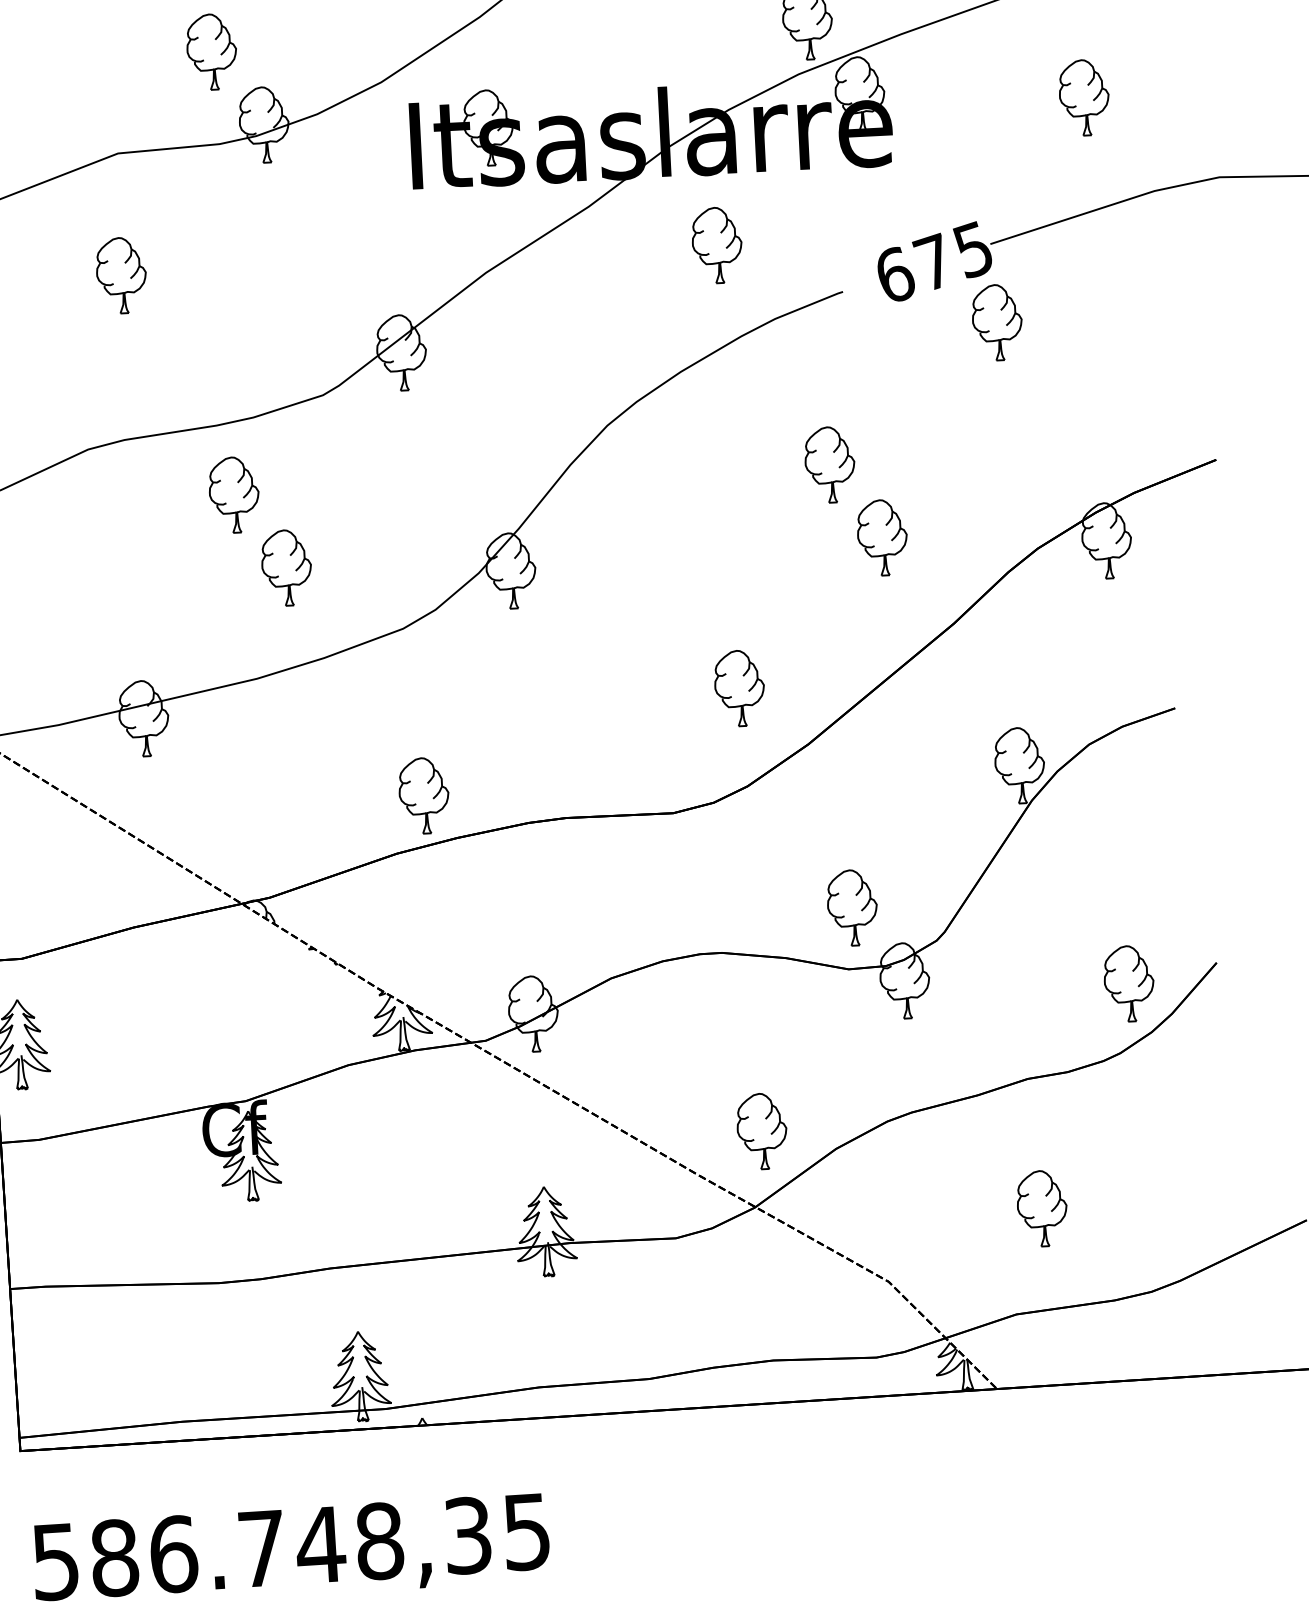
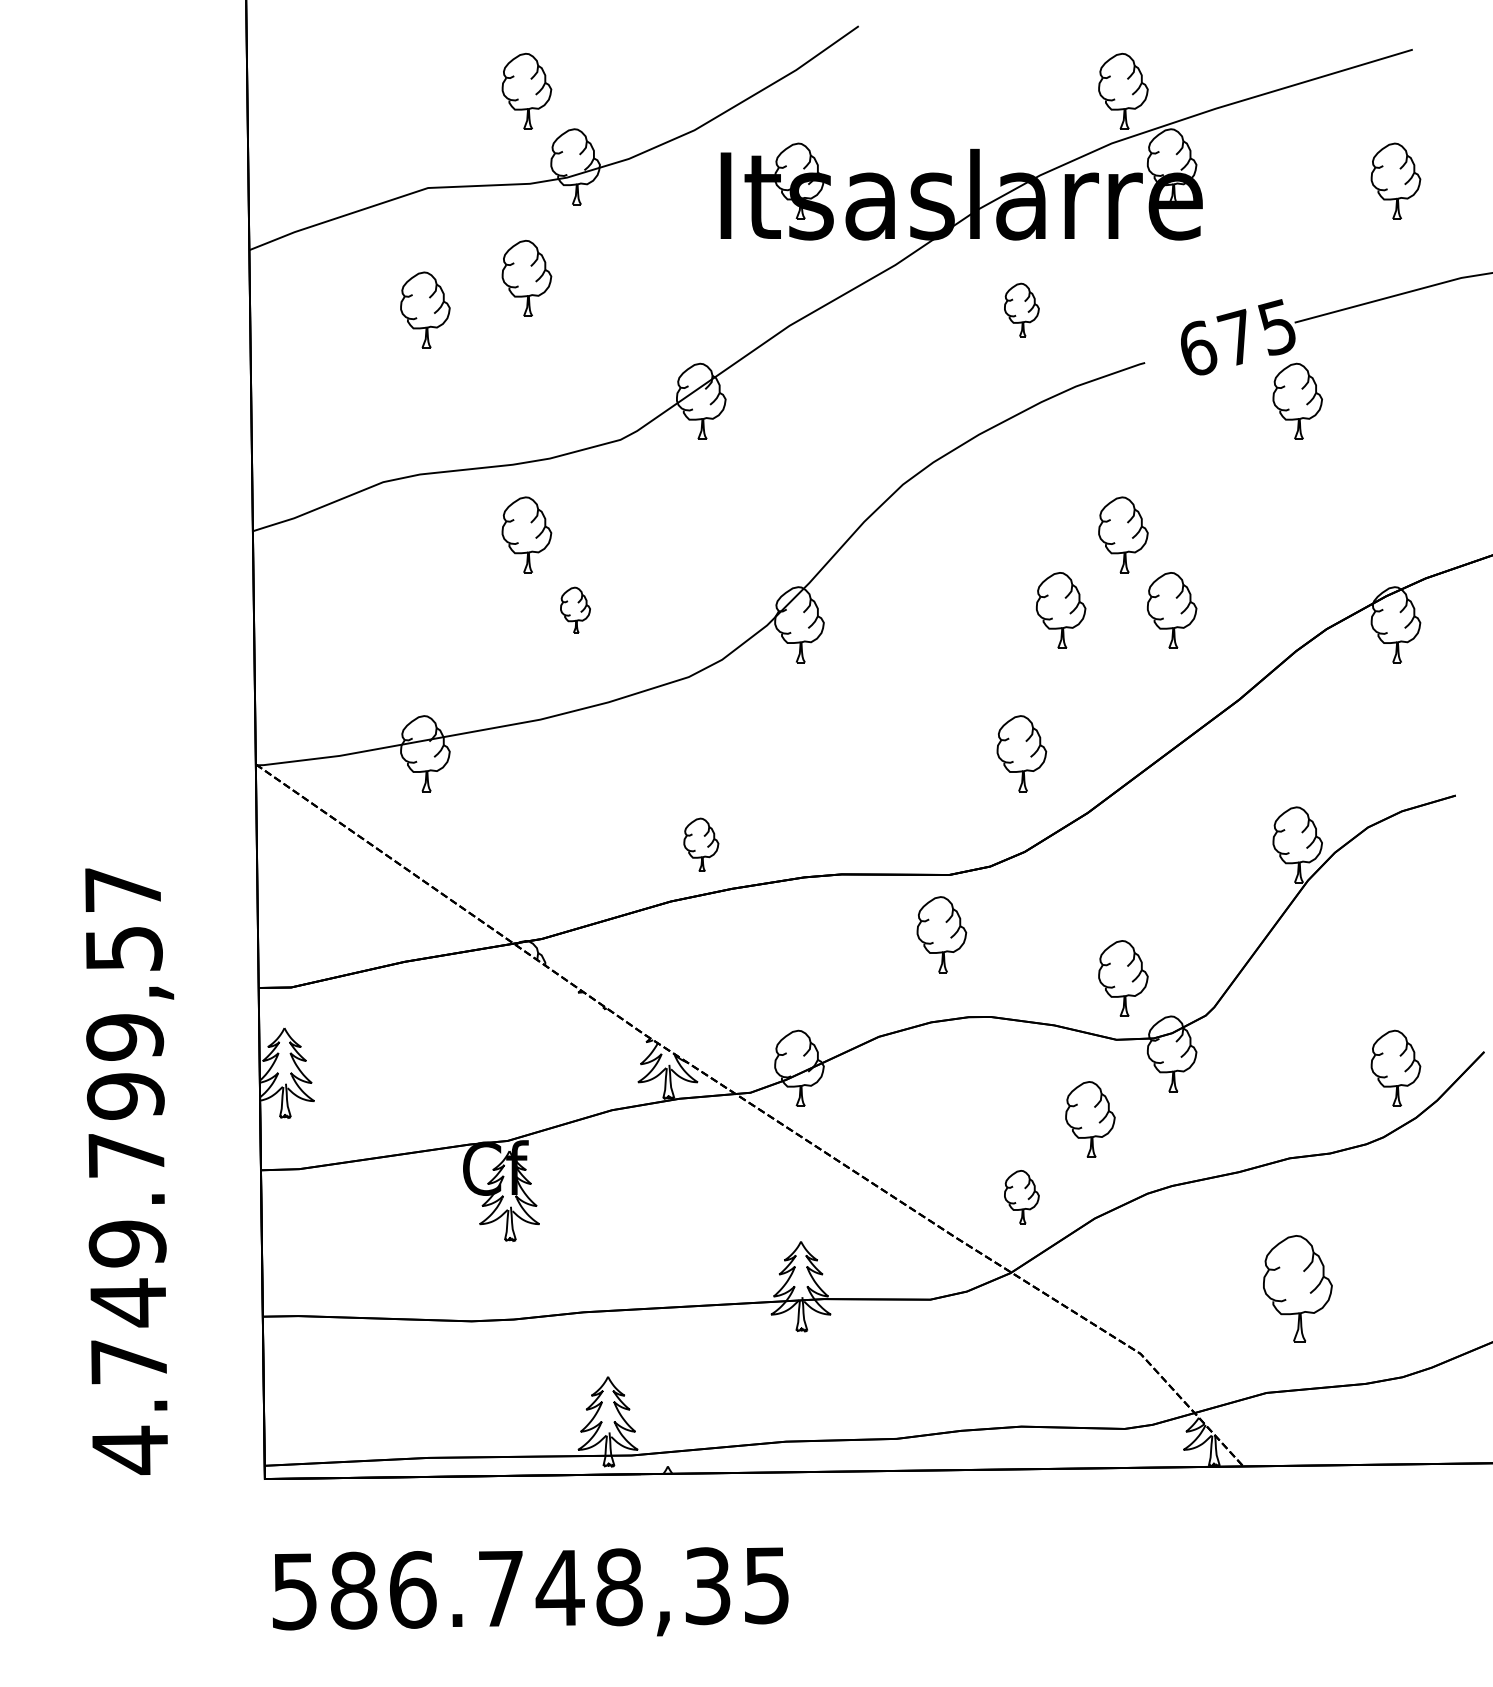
part: (220, 238) -> (526, 278), added
part: (716, 244) -> (1021, 309), size x0.7
part: (772, 543) -> (1061, 610), added
part: (286, 566) -> (575, 609), size x0.6
part: (424, 795) -> (701, 844), size x0.7
part: (668, 873) -> (941, 934), added
part: (826, 1050) -> (1090, 1119), added
part: (761, 1130) -> (1021, 1196), size x0.7
part: (1042, 1208) -> (1297, 1288), size x1.4

